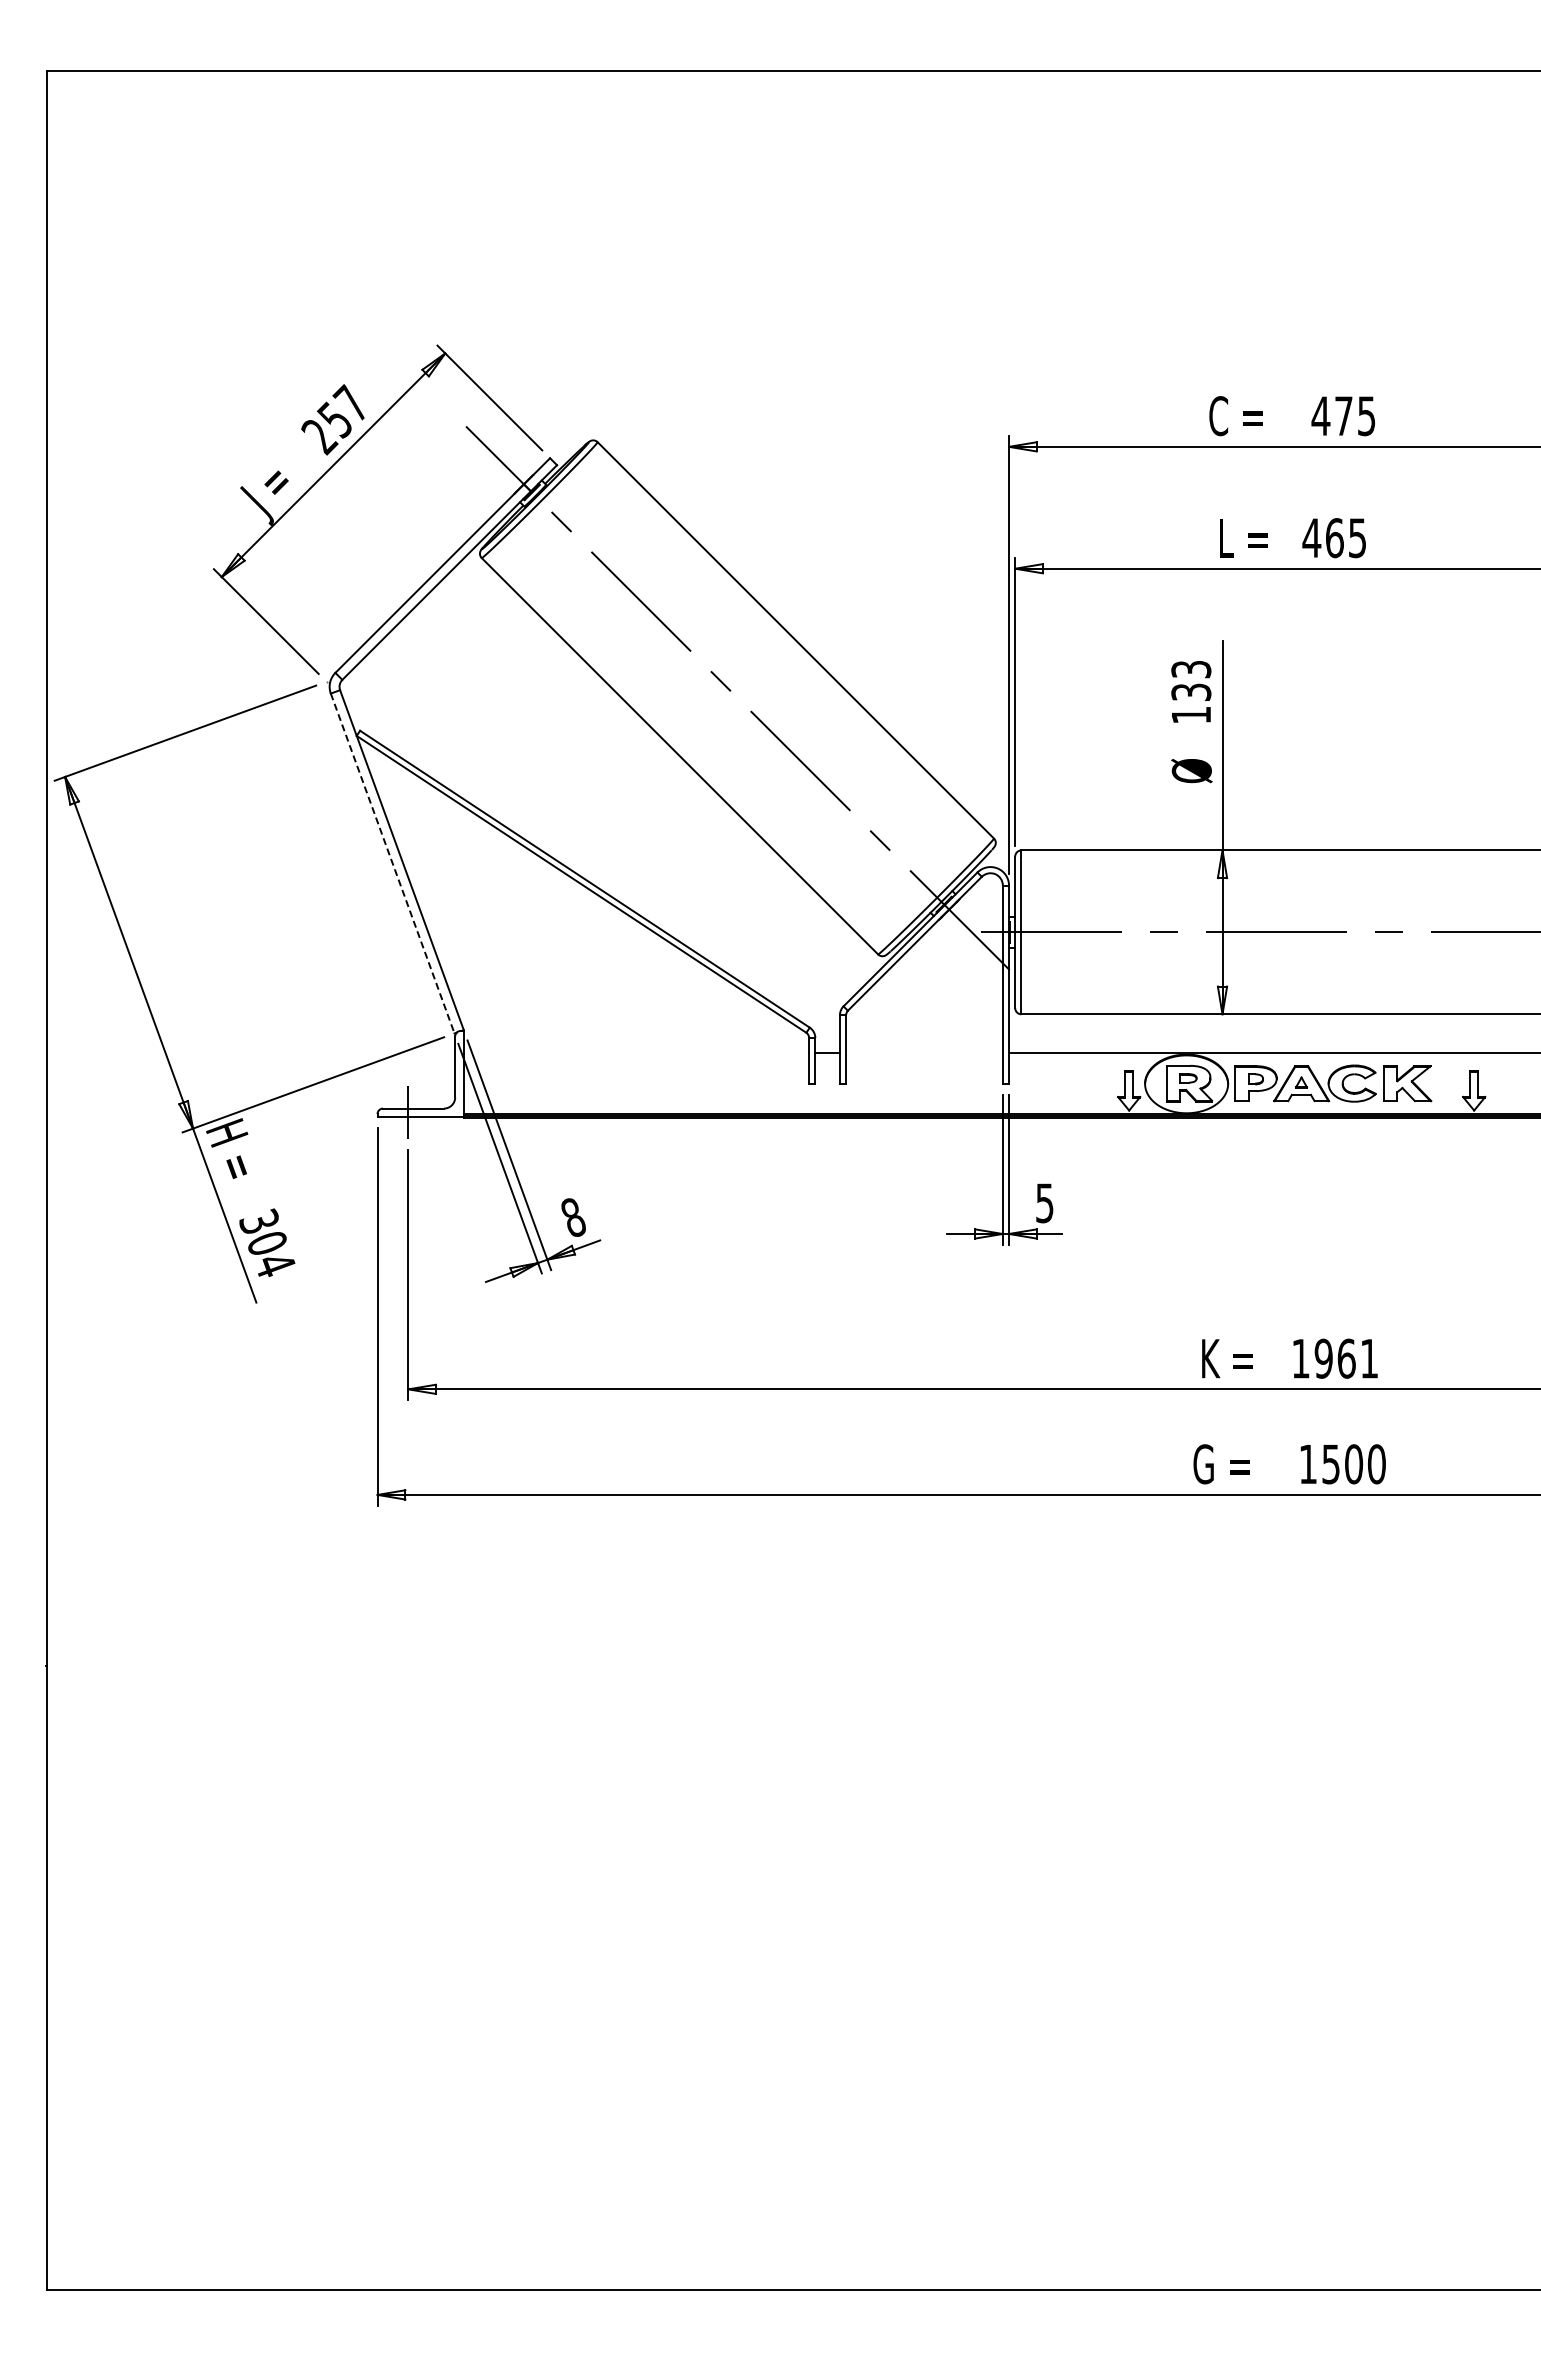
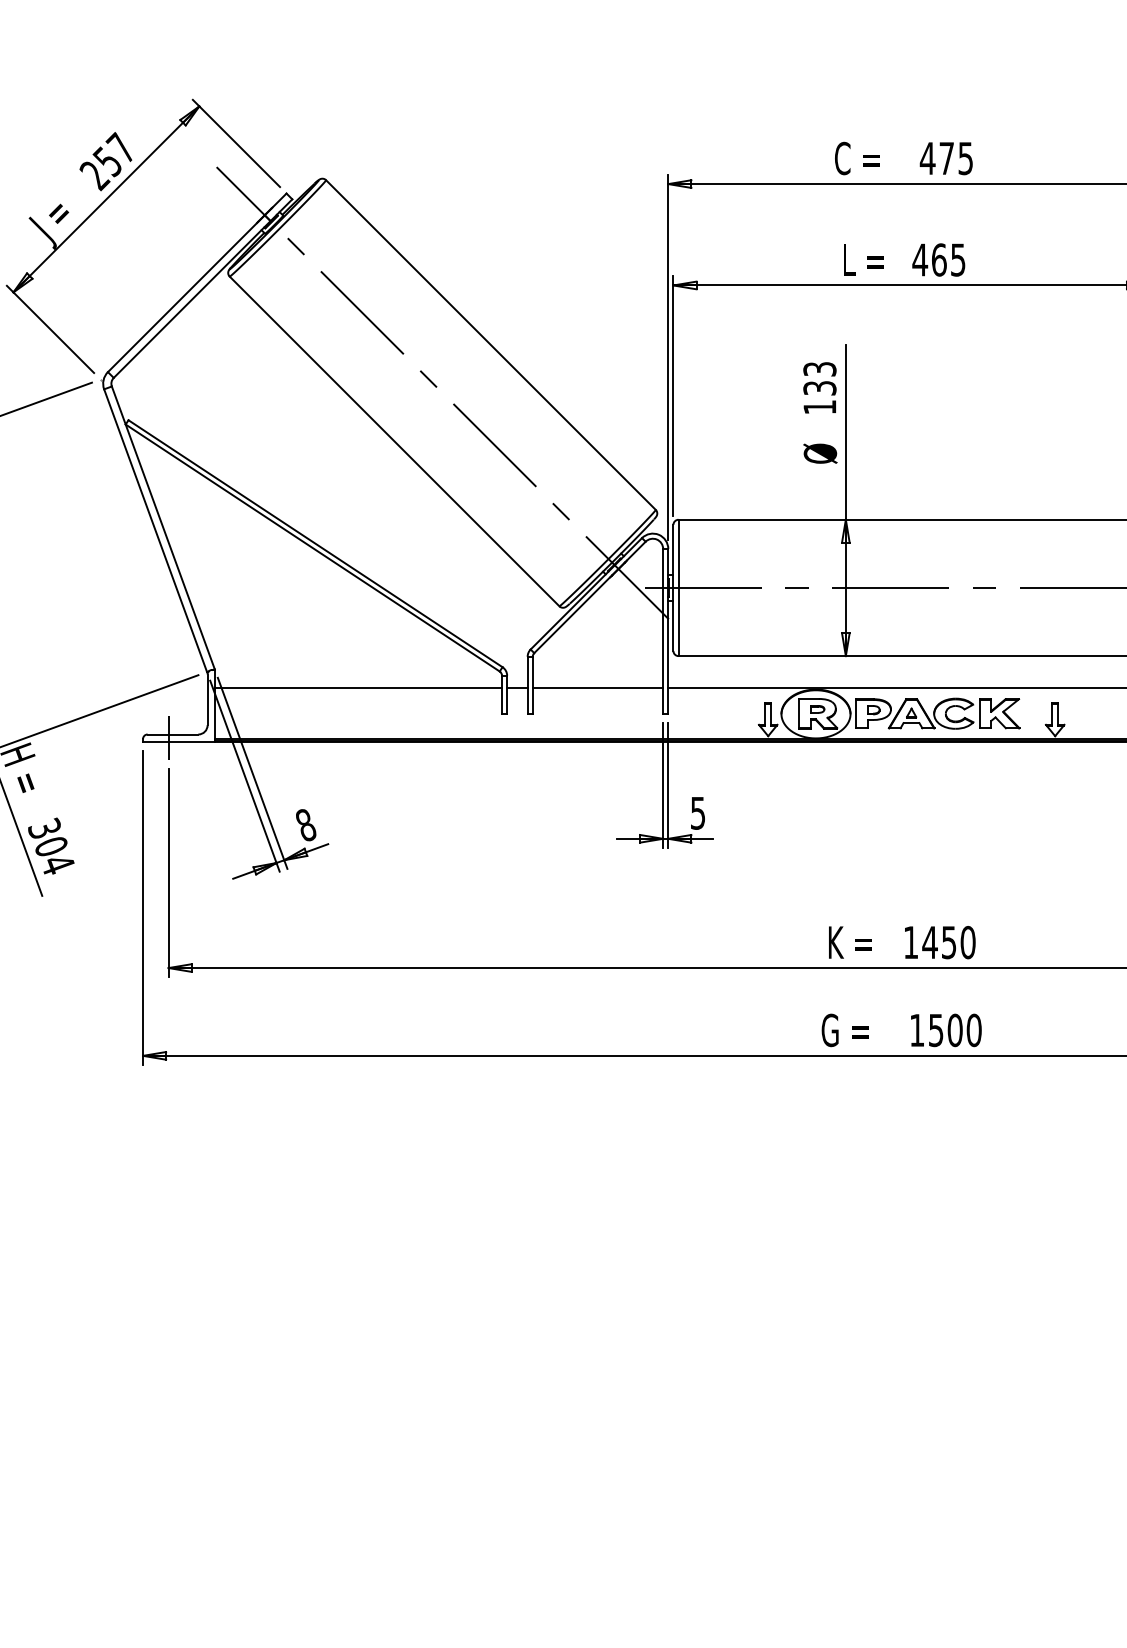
line: (392, 863) -> (155, 530), dashed -> solid
line: (636, 1053) -> (358, 688), added
line: (924, 1053) -> (597, 688), added
text: (1346, 1358) -> (948, 942), 1961 -> 1450

